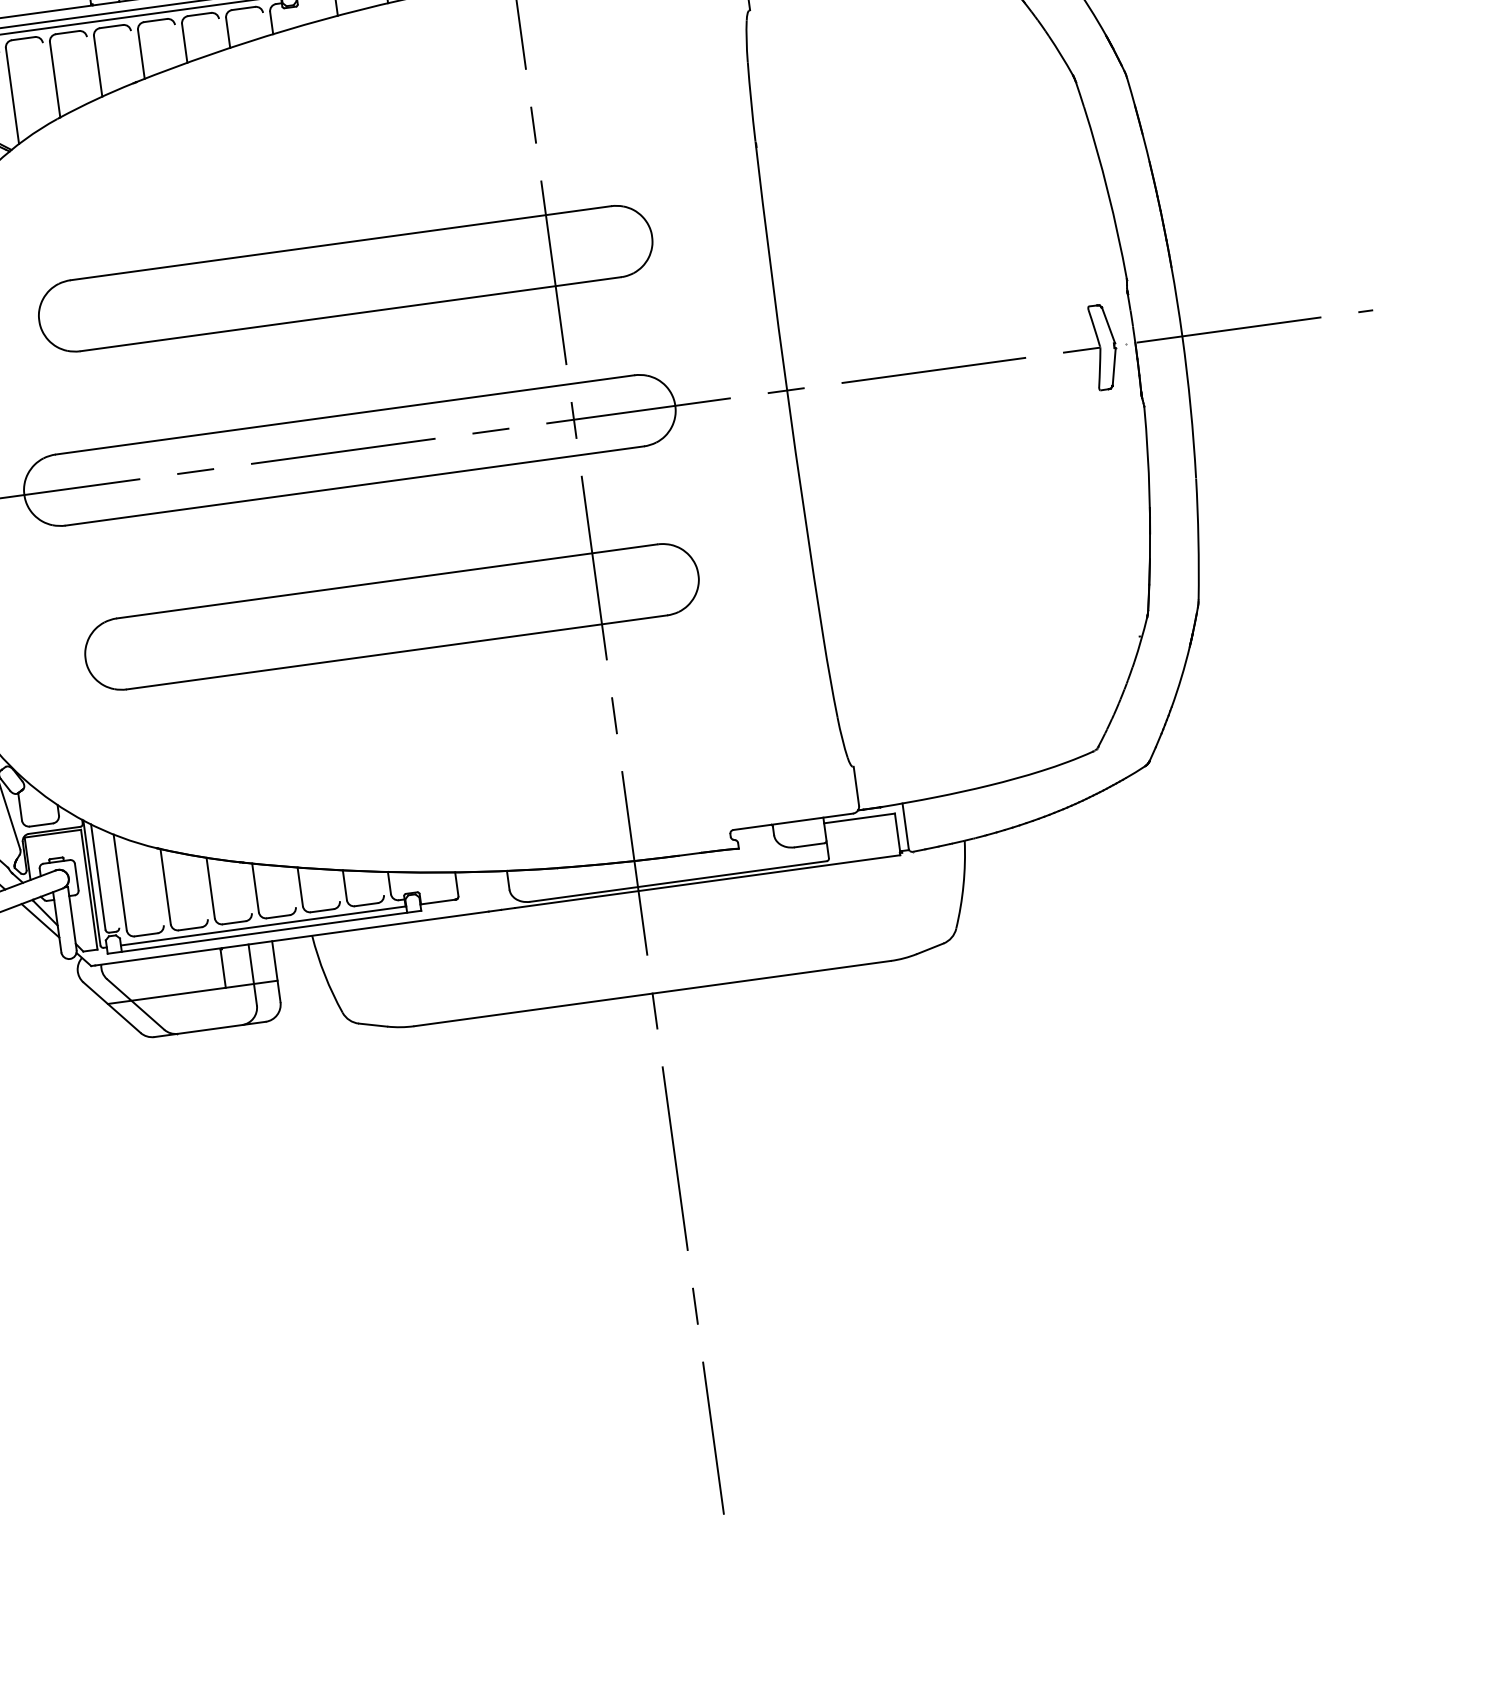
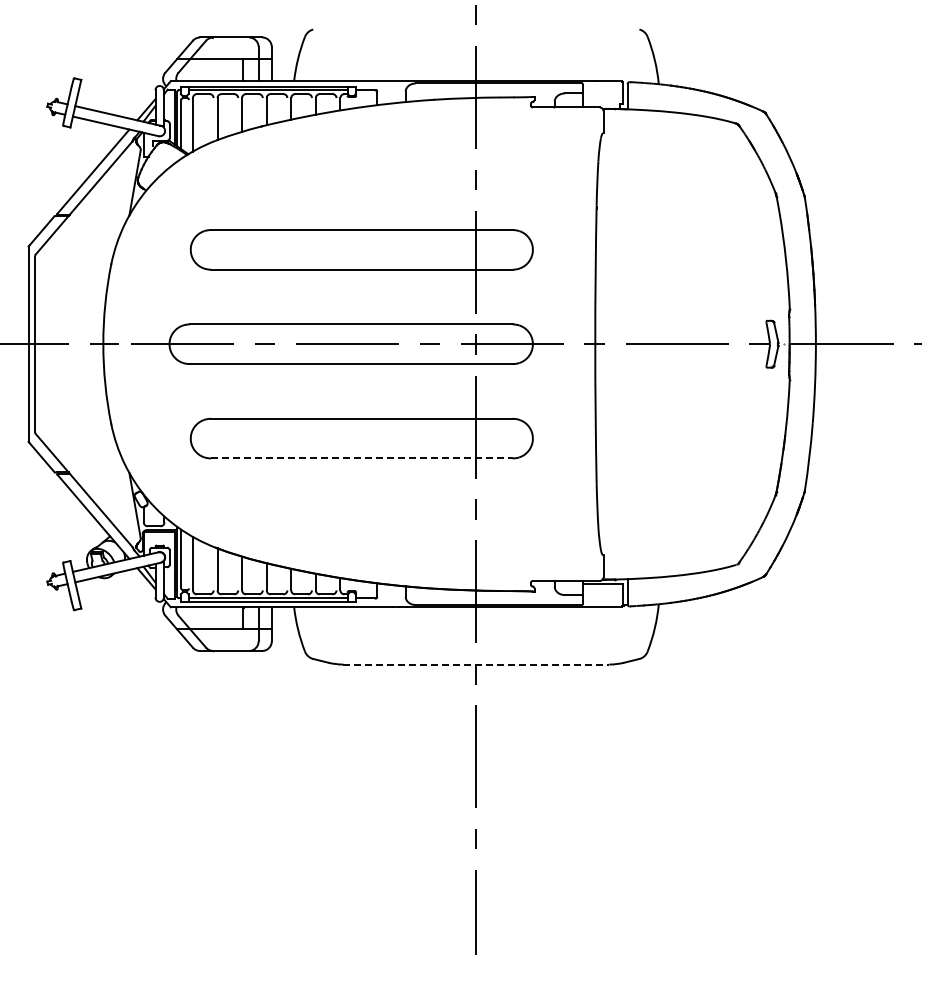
line: (396, 652) -> (361, 458), solid -> dashed
line: (652, 993) -> (476, 664), solid -> dashed

